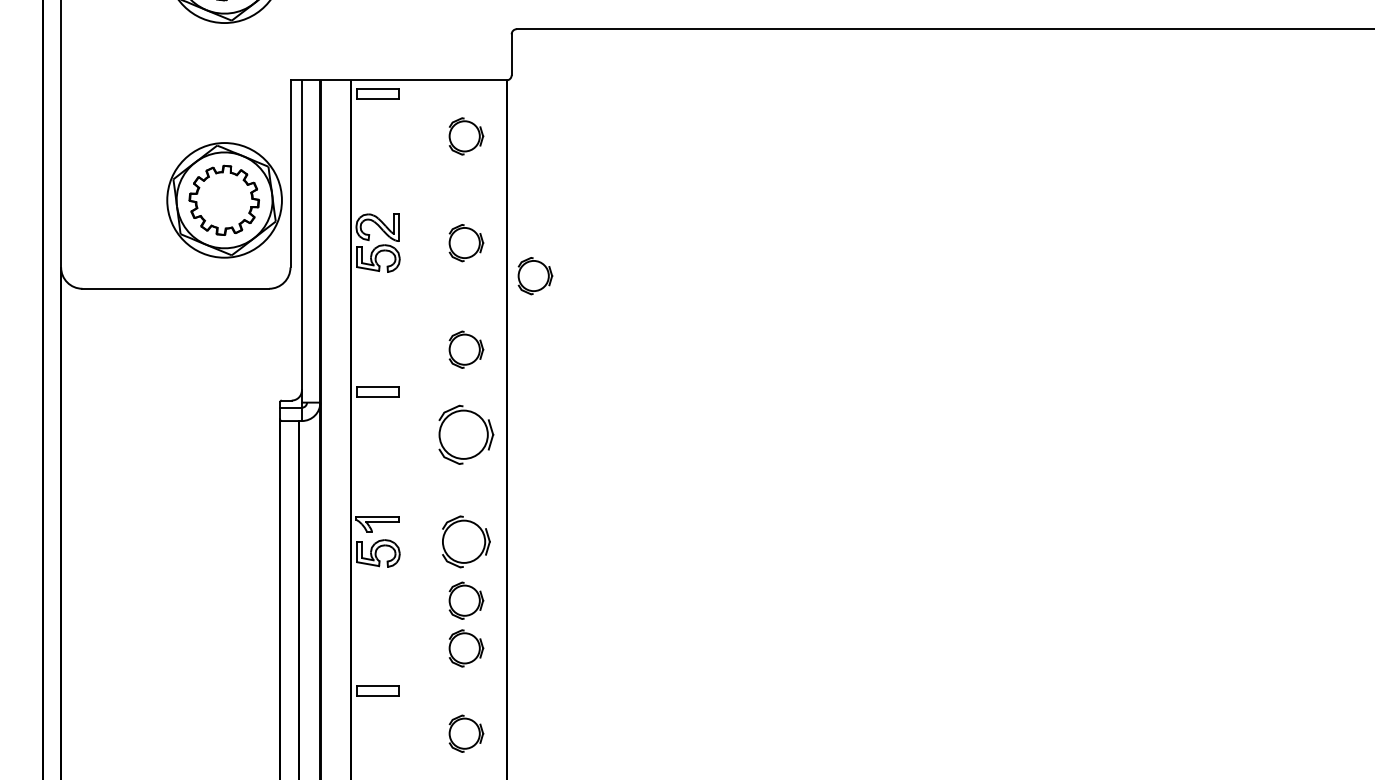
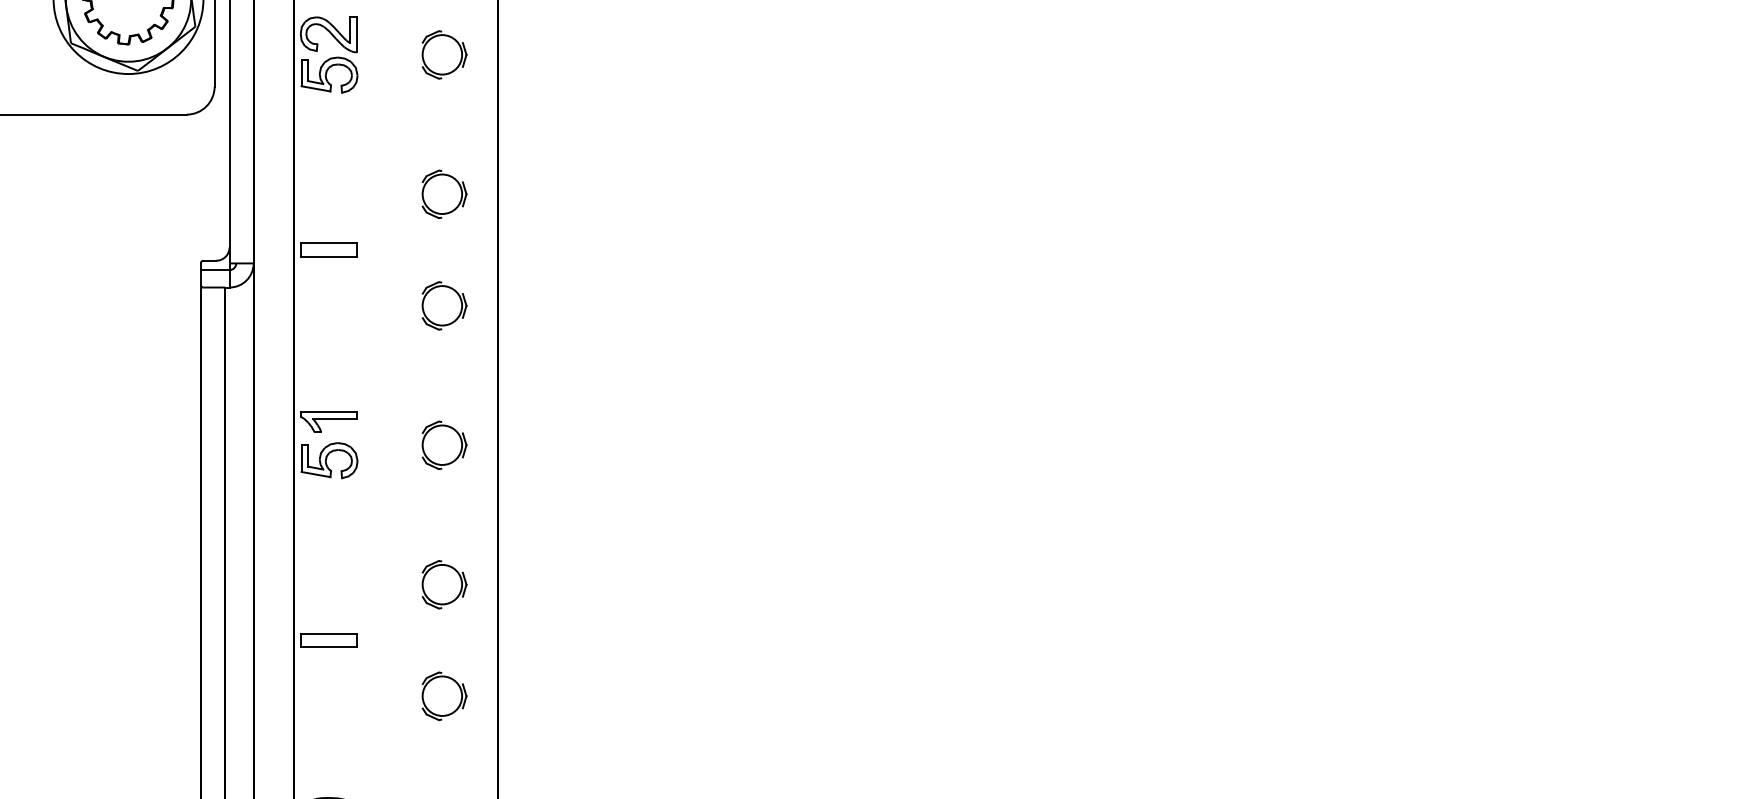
part: (535, 276) -> (534, 98), removed
part: (466, 435) -> (444, 306), size x0.62
part: (466, 541) -> (444, 444), size x0.71
part: (466, 600) -> (444, 522), removed

